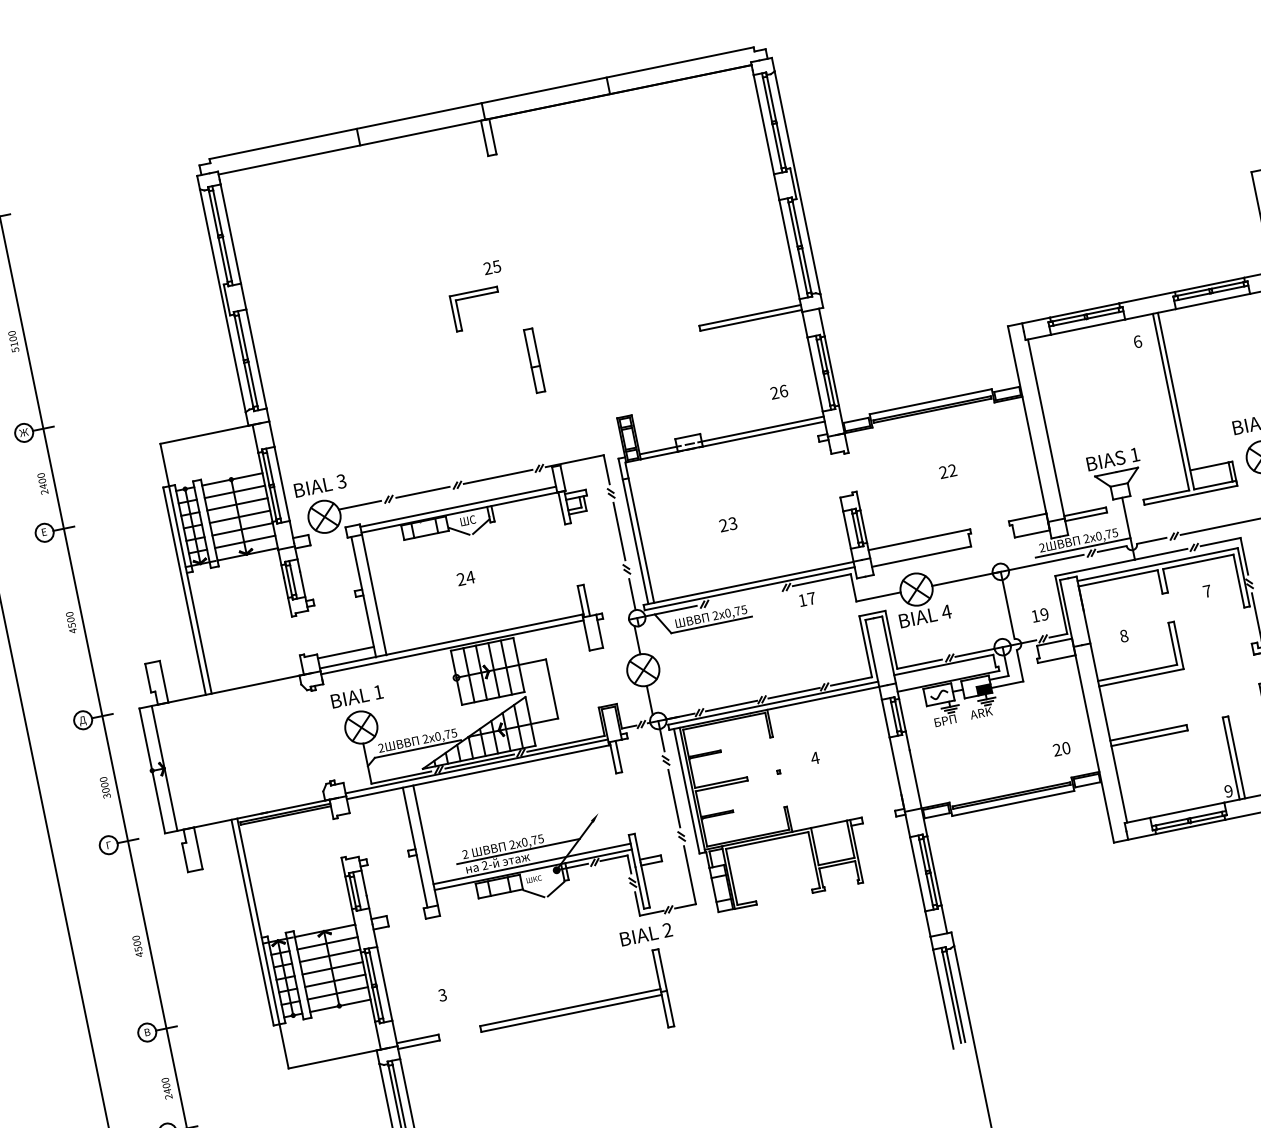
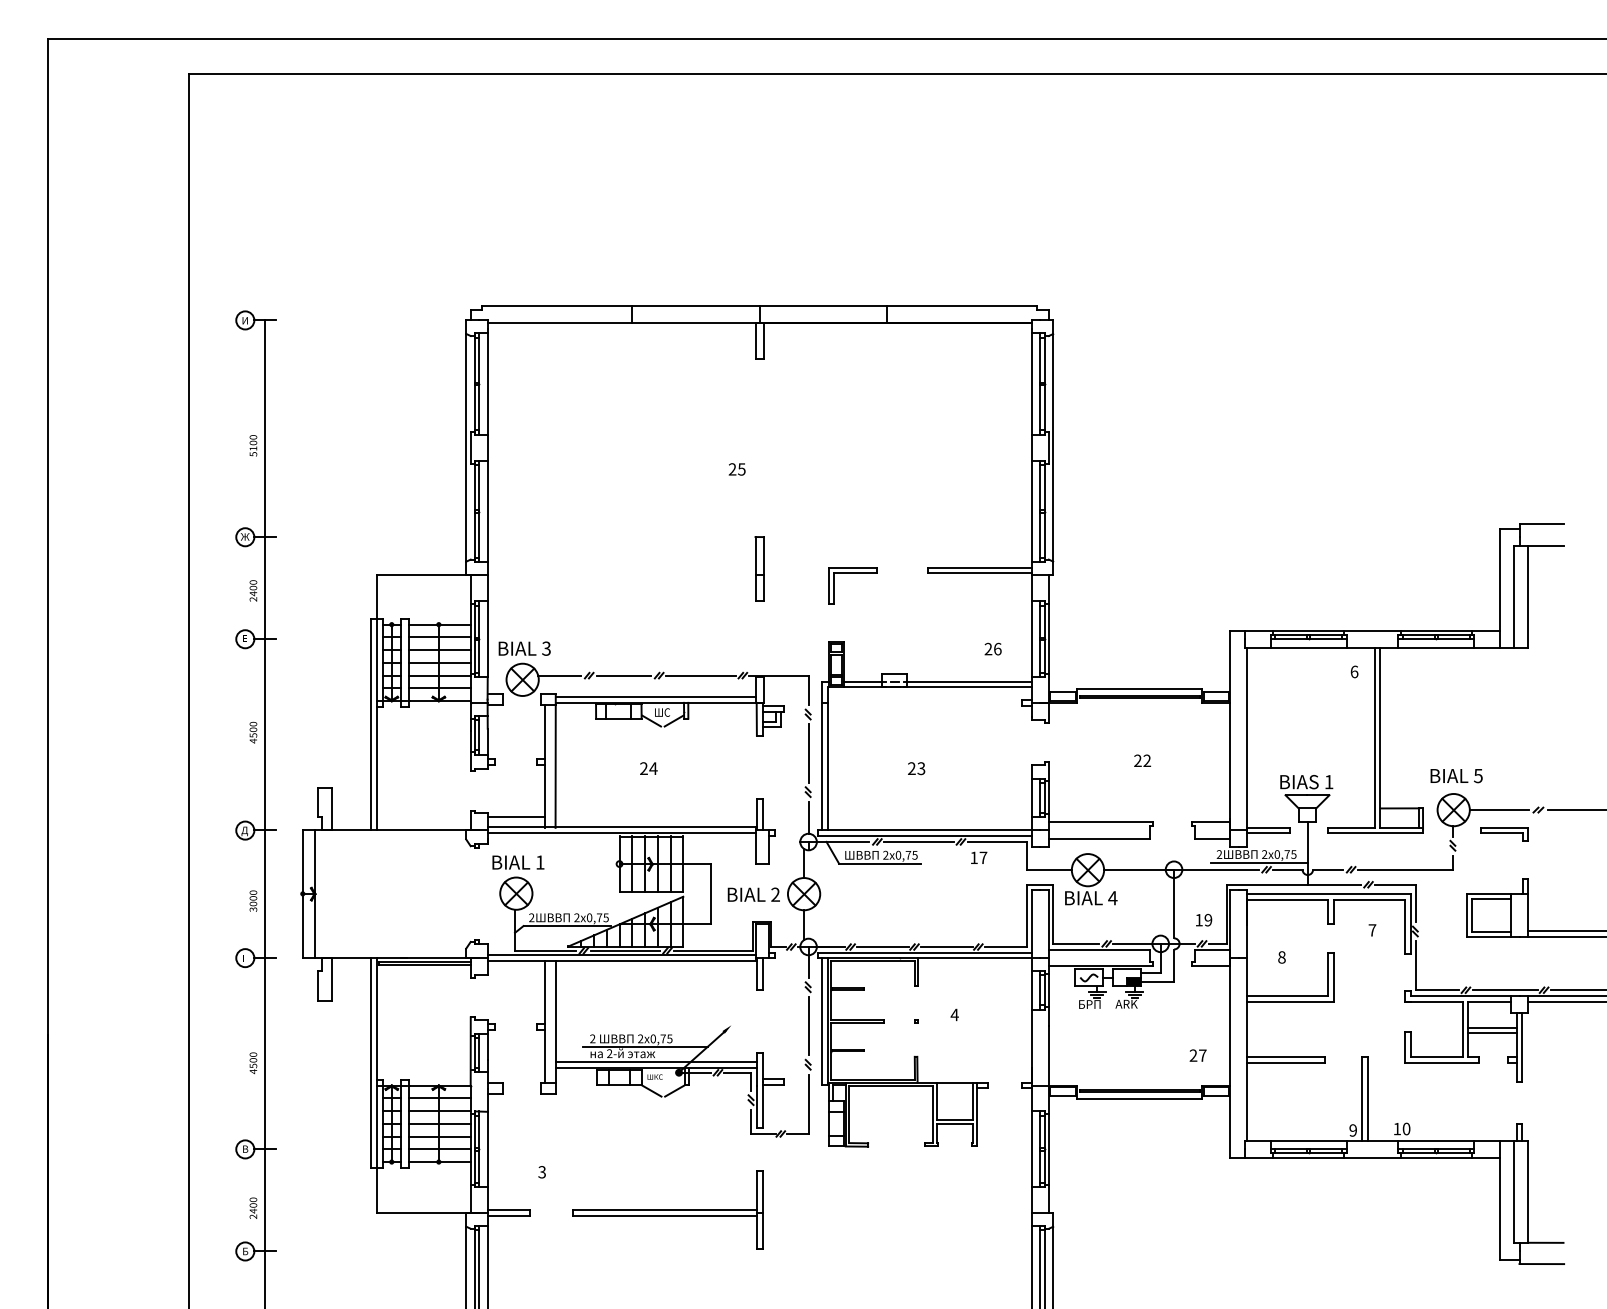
part: (474, 296) -> (852, 573), moved
line: (744, 595) -> (918, 841), added
text: (1066, 748) -> (1202, 1055), 20 -> 27
text: (645, 934) -> (753, 894), moved

